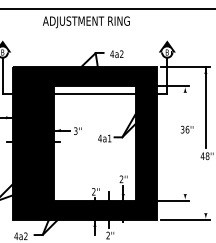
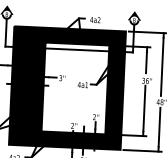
line: (185, 102) -> (146, 59), added
line: (185, 167) -> (144, 110), added
line: (205, 191) -> (159, 129), added

